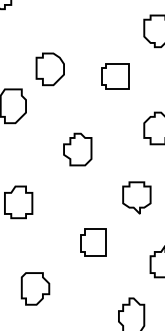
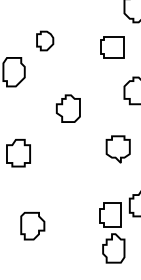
part: (49, 68) -> (44, 40), size x0.7
part: (115, 77) -> (112, 47), moved
part: (93, 241) -> (110, 214), moved

